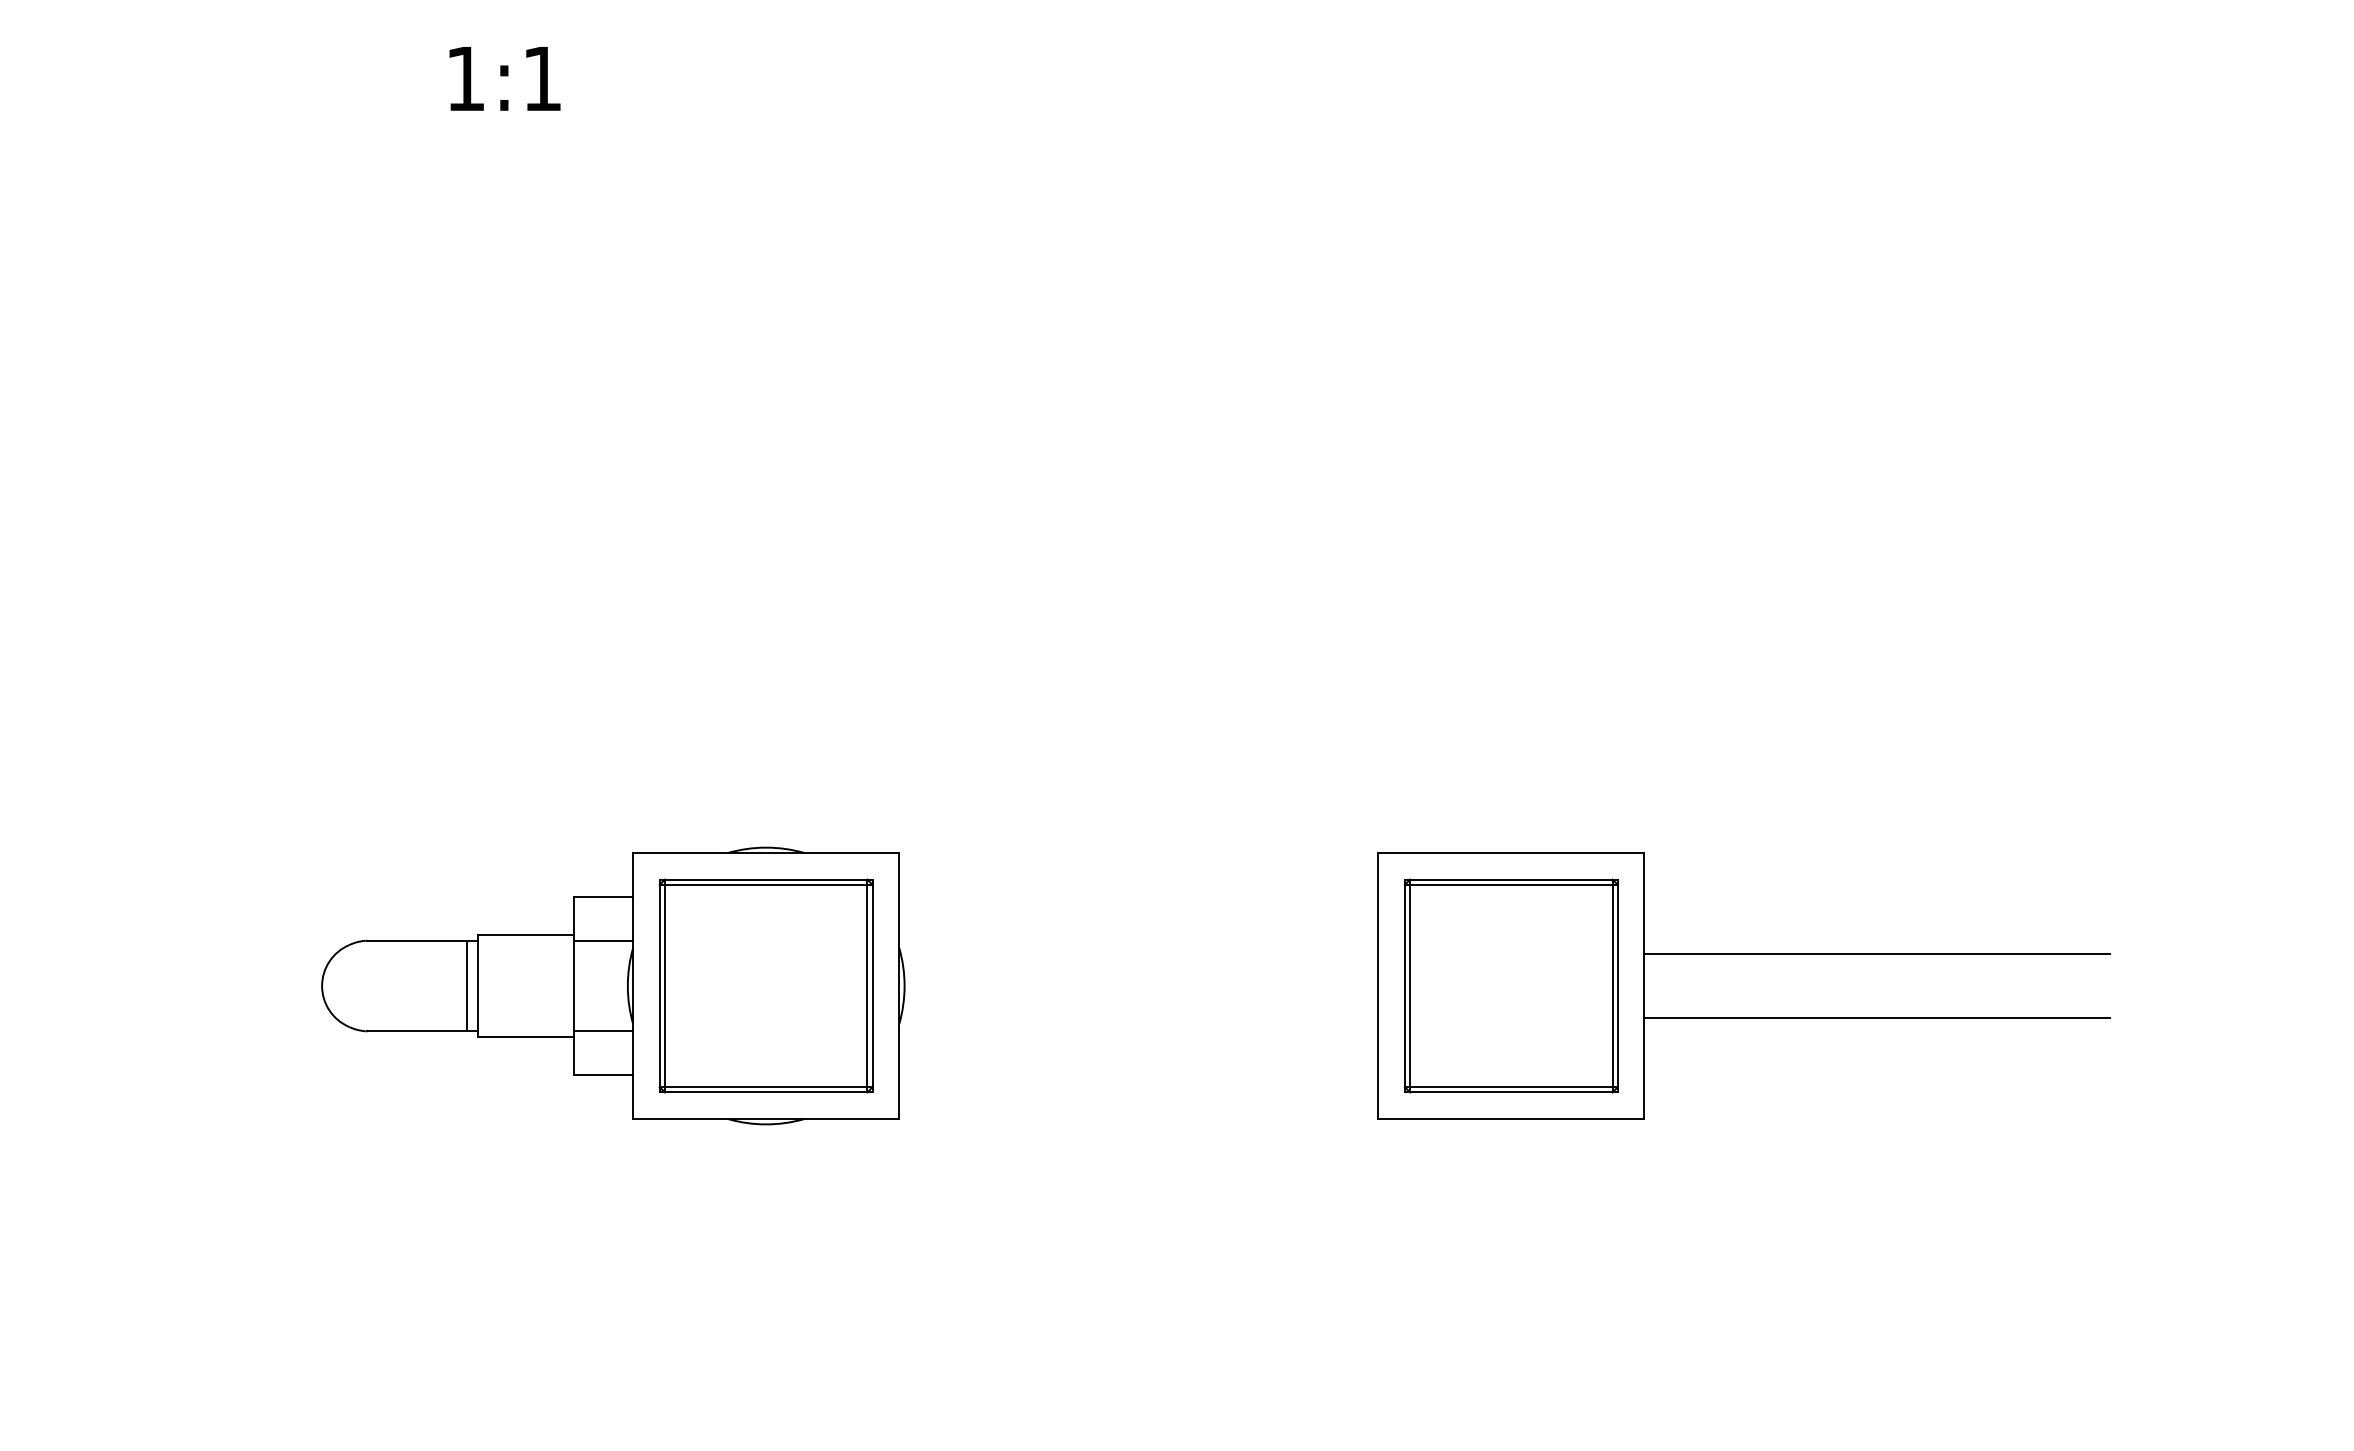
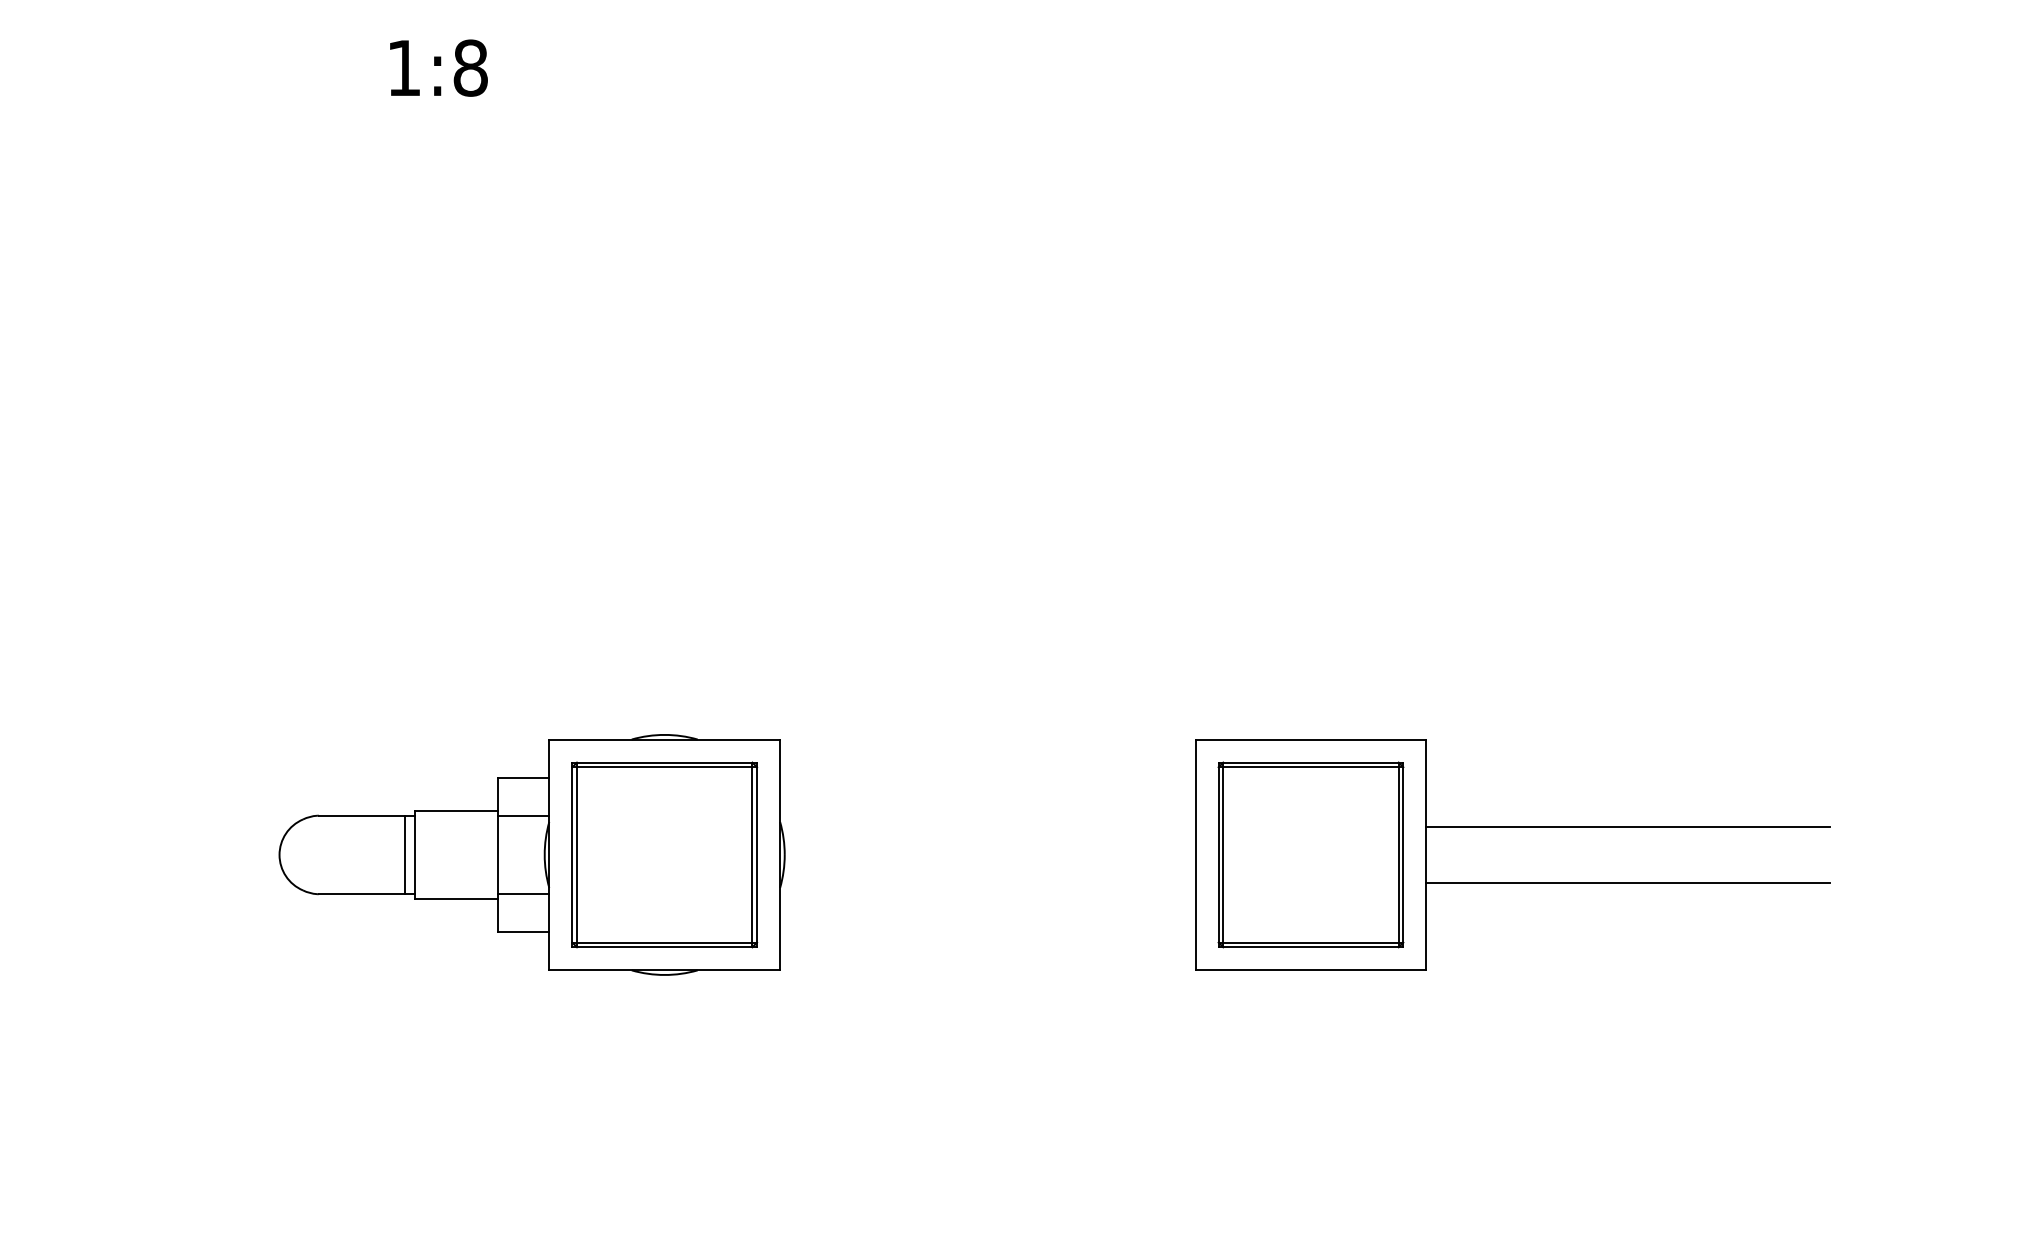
text: (542, 78) -> (470, 67), 1:1 -> 1:8

